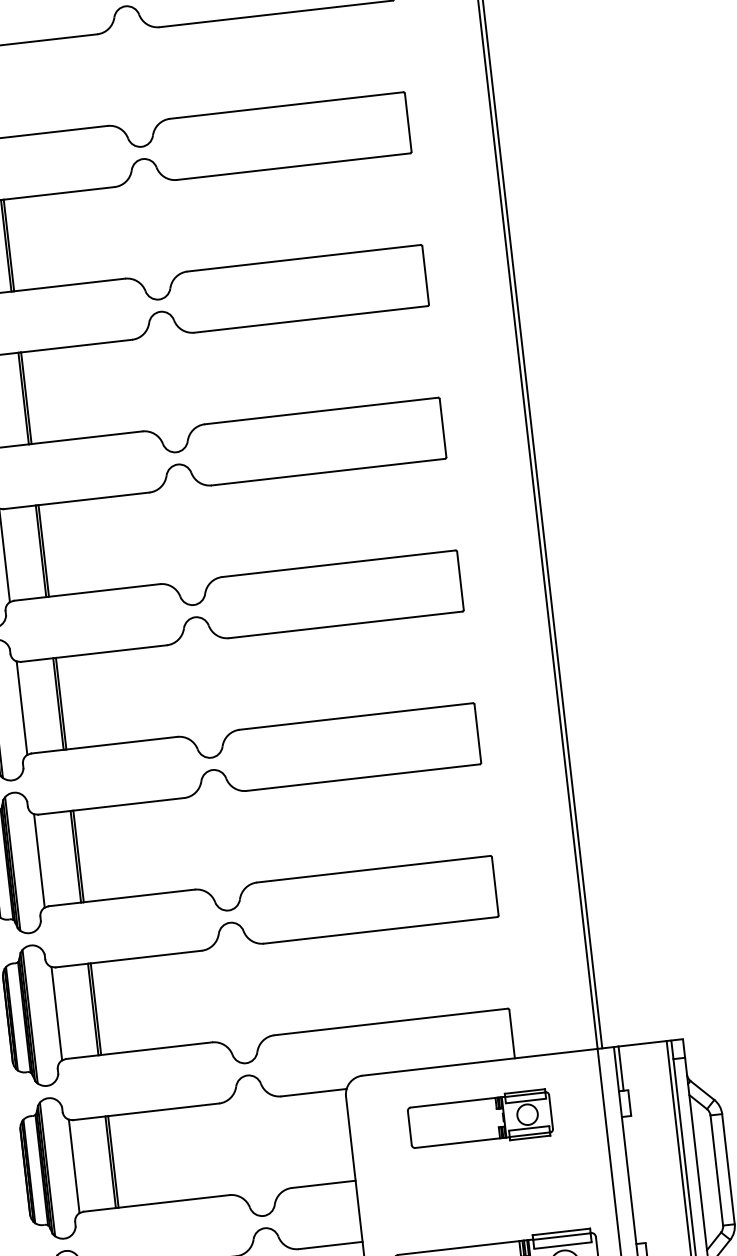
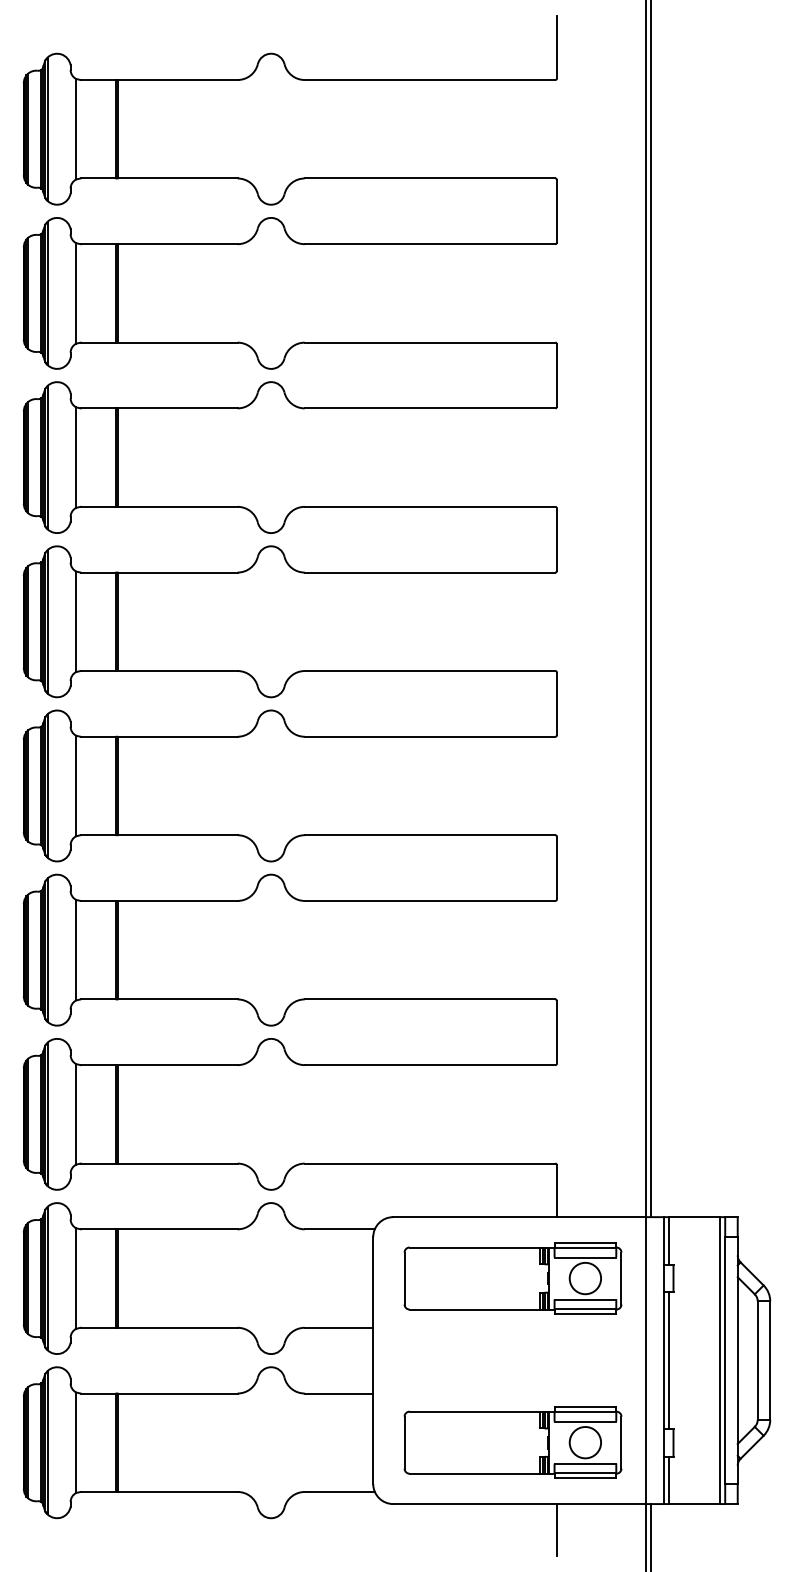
part: (479, 1120) -> (512, 1278), size x1.43
line: (633, 1179) -> (668, 1360), added

